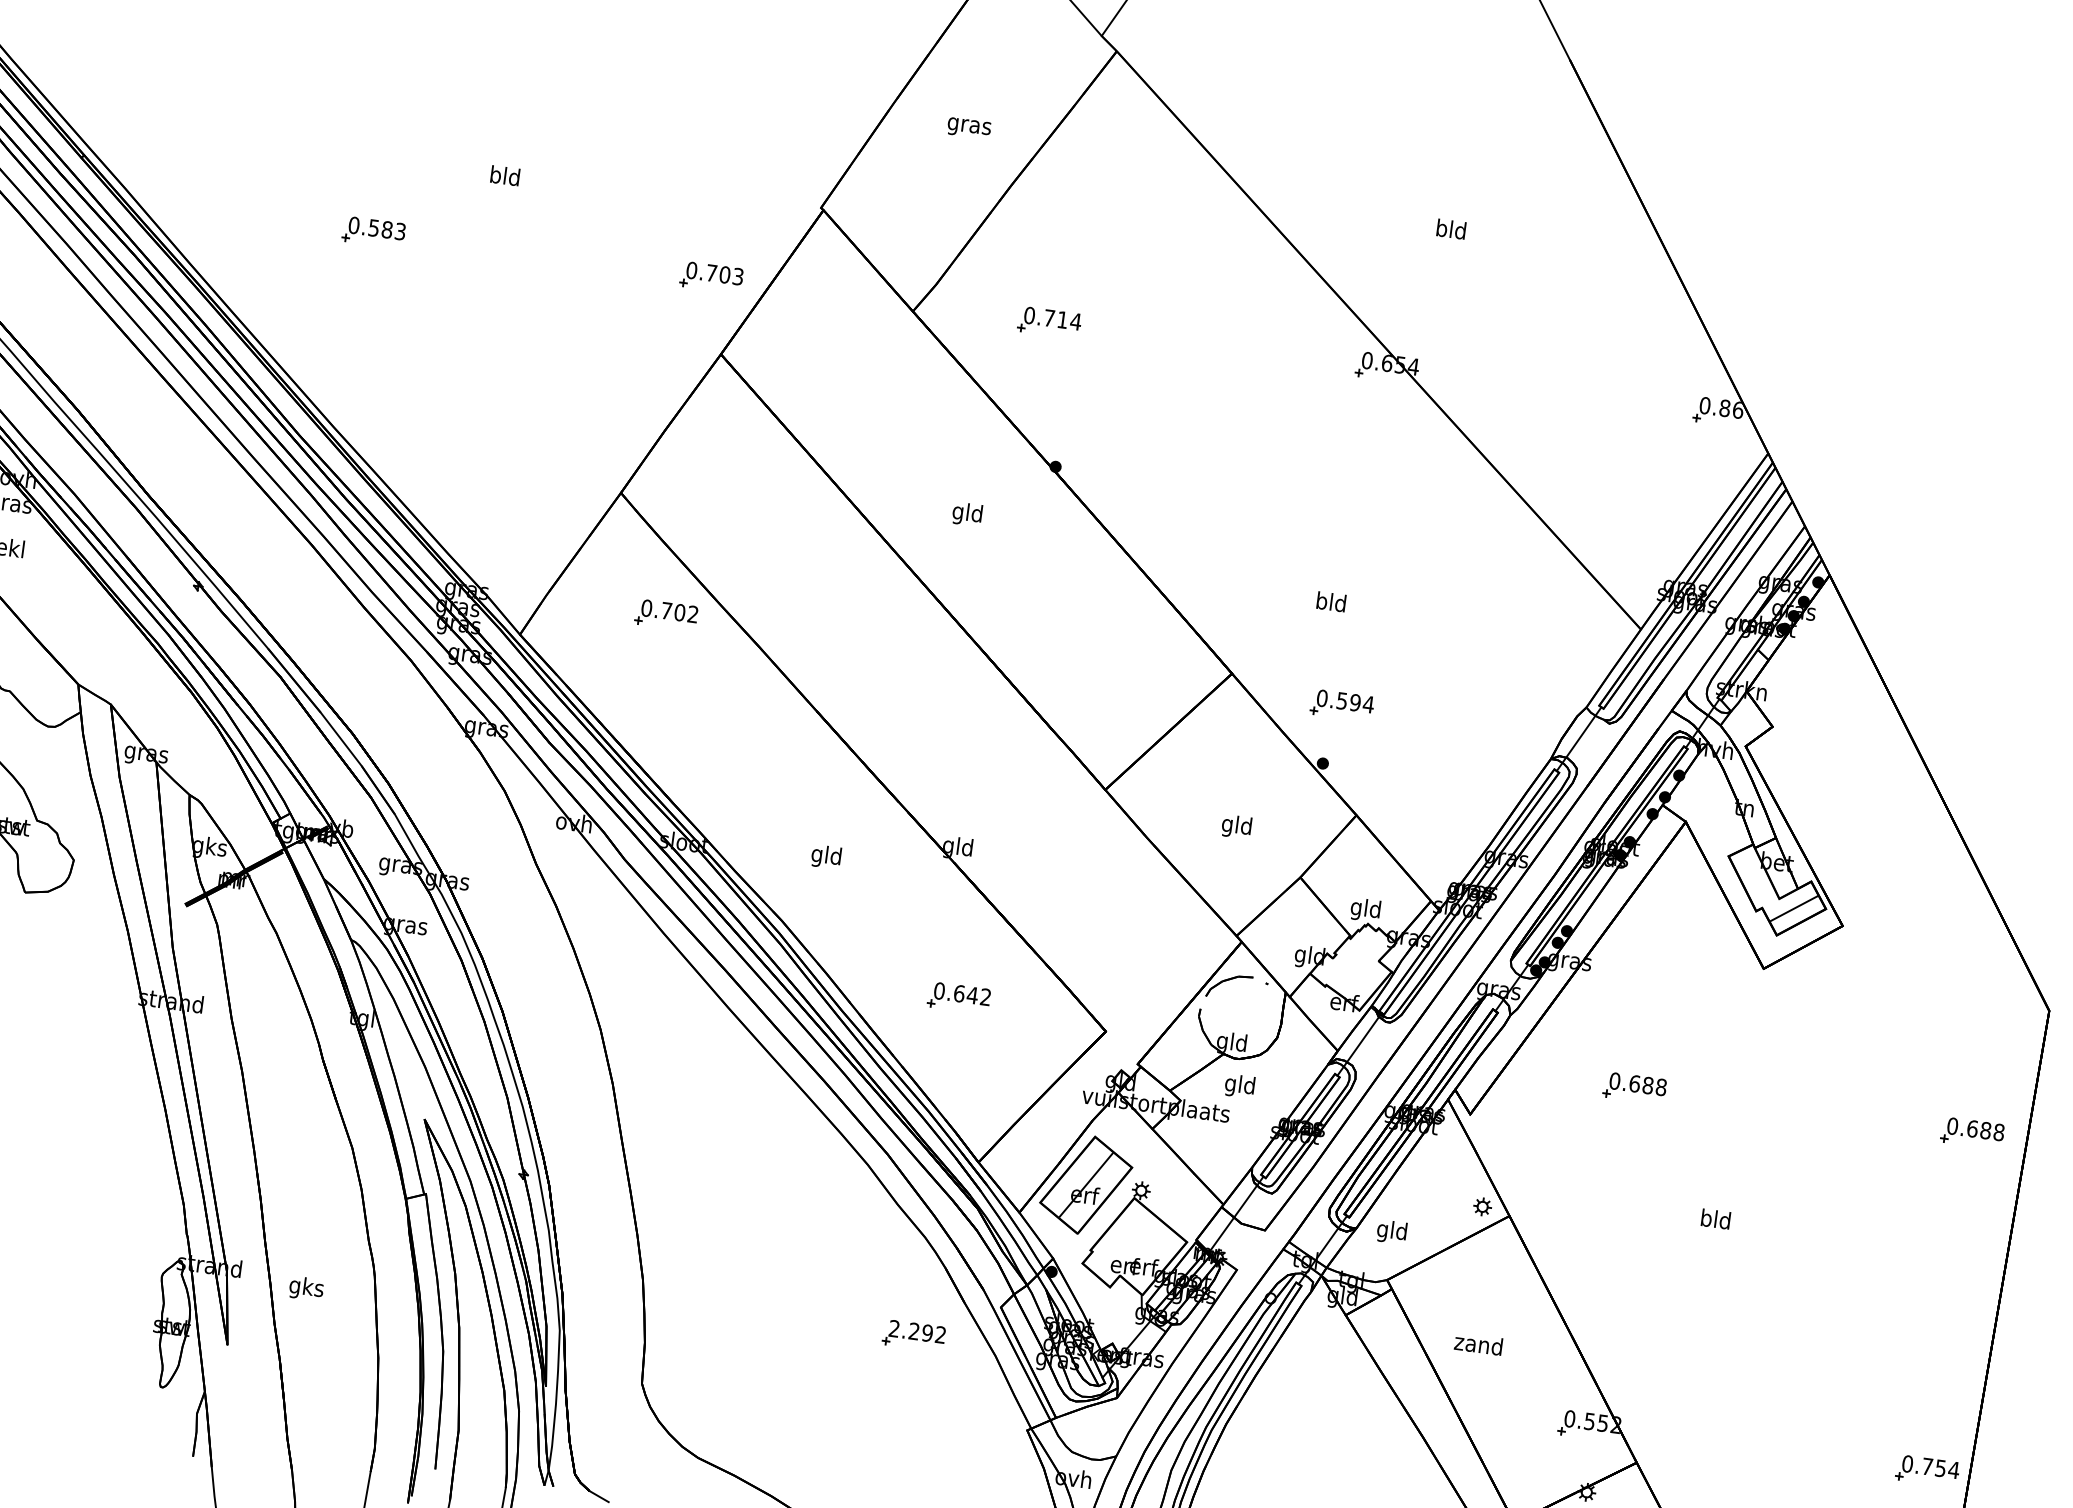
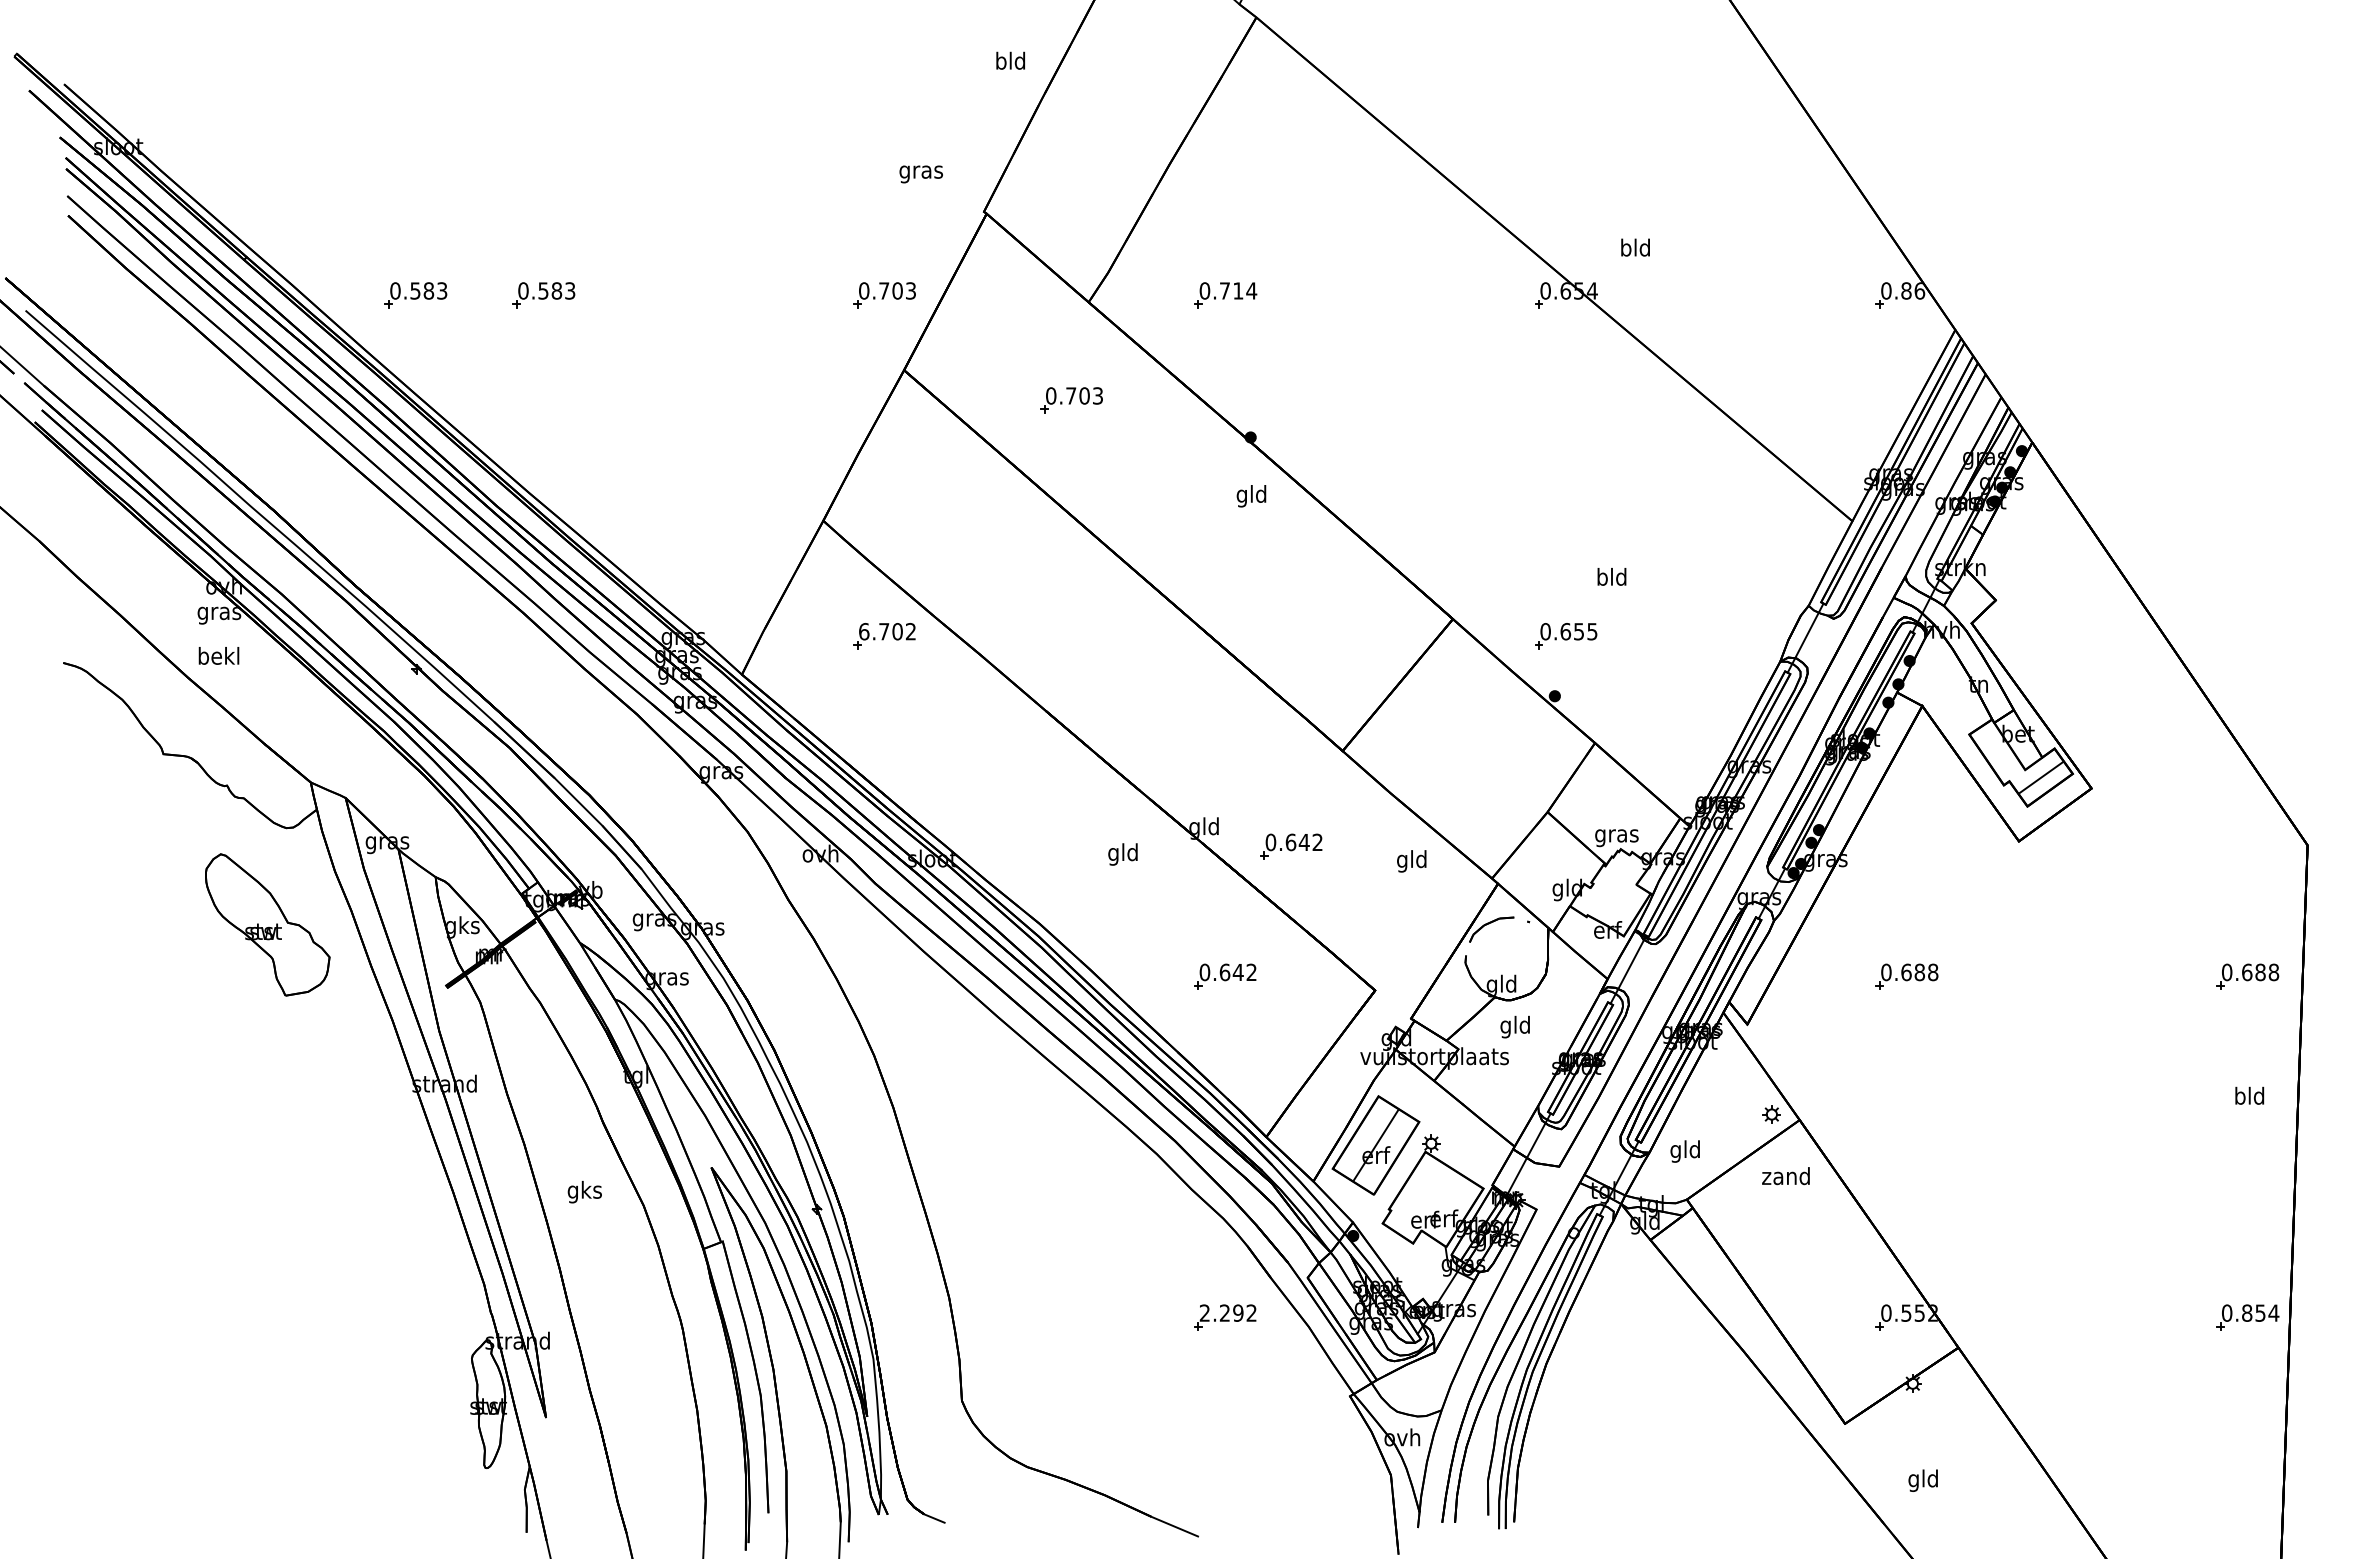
text: (968, 128) -> (920, 174), moved
text: (505, 175) -> (1010, 60), moved
part: (246, 215) -> (415, 295), added
text: (1451, 229) -> (1635, 247), moved
part: (882, 406) -> (1071, 400), added
text: (967, 514) -> (1251, 496), moved
text: (1331, 601) -> (1611, 576), moved
text: (647, 608) -> (864, 631), 0.702 -> 6.702
text: (1354, 702) -> (1578, 631), 0.594 -> 0.655
text: (1236, 826) -> (1411, 861), moved
text: (825, 856) -> (1122, 854), moved
part: (1041, 877) -> (1291, 846), added
text: (1365, 909) -> (1616, 835), gld -> gras
text: (1715, 1218) -> (2249, 1095), moved
text: (306, 1288) -> (584, 1192), moved
text: (1478, 1344) -> (1785, 1176), moved
text: (1927, 1466) -> (2247, 1312), 0.754 -> 0.854

